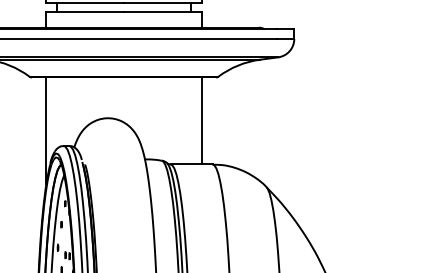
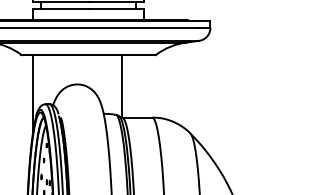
line: (202, 121) -> (122, 86), moved

